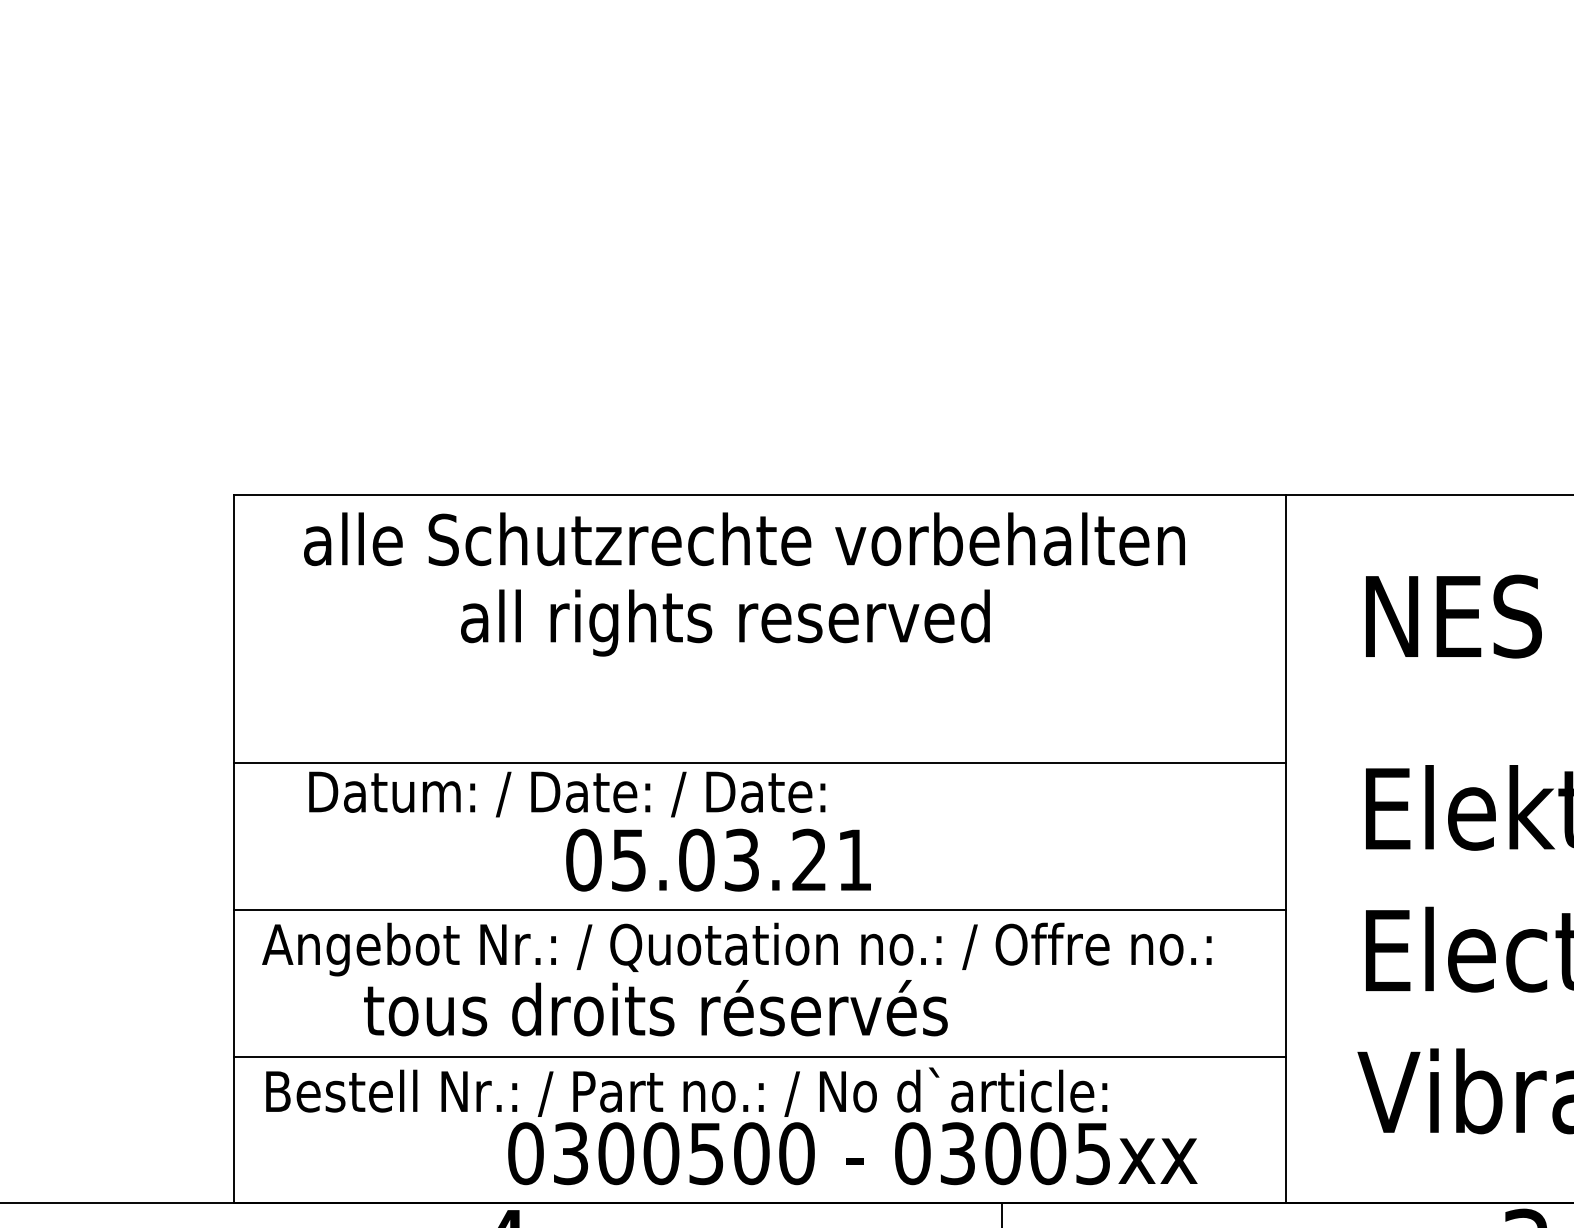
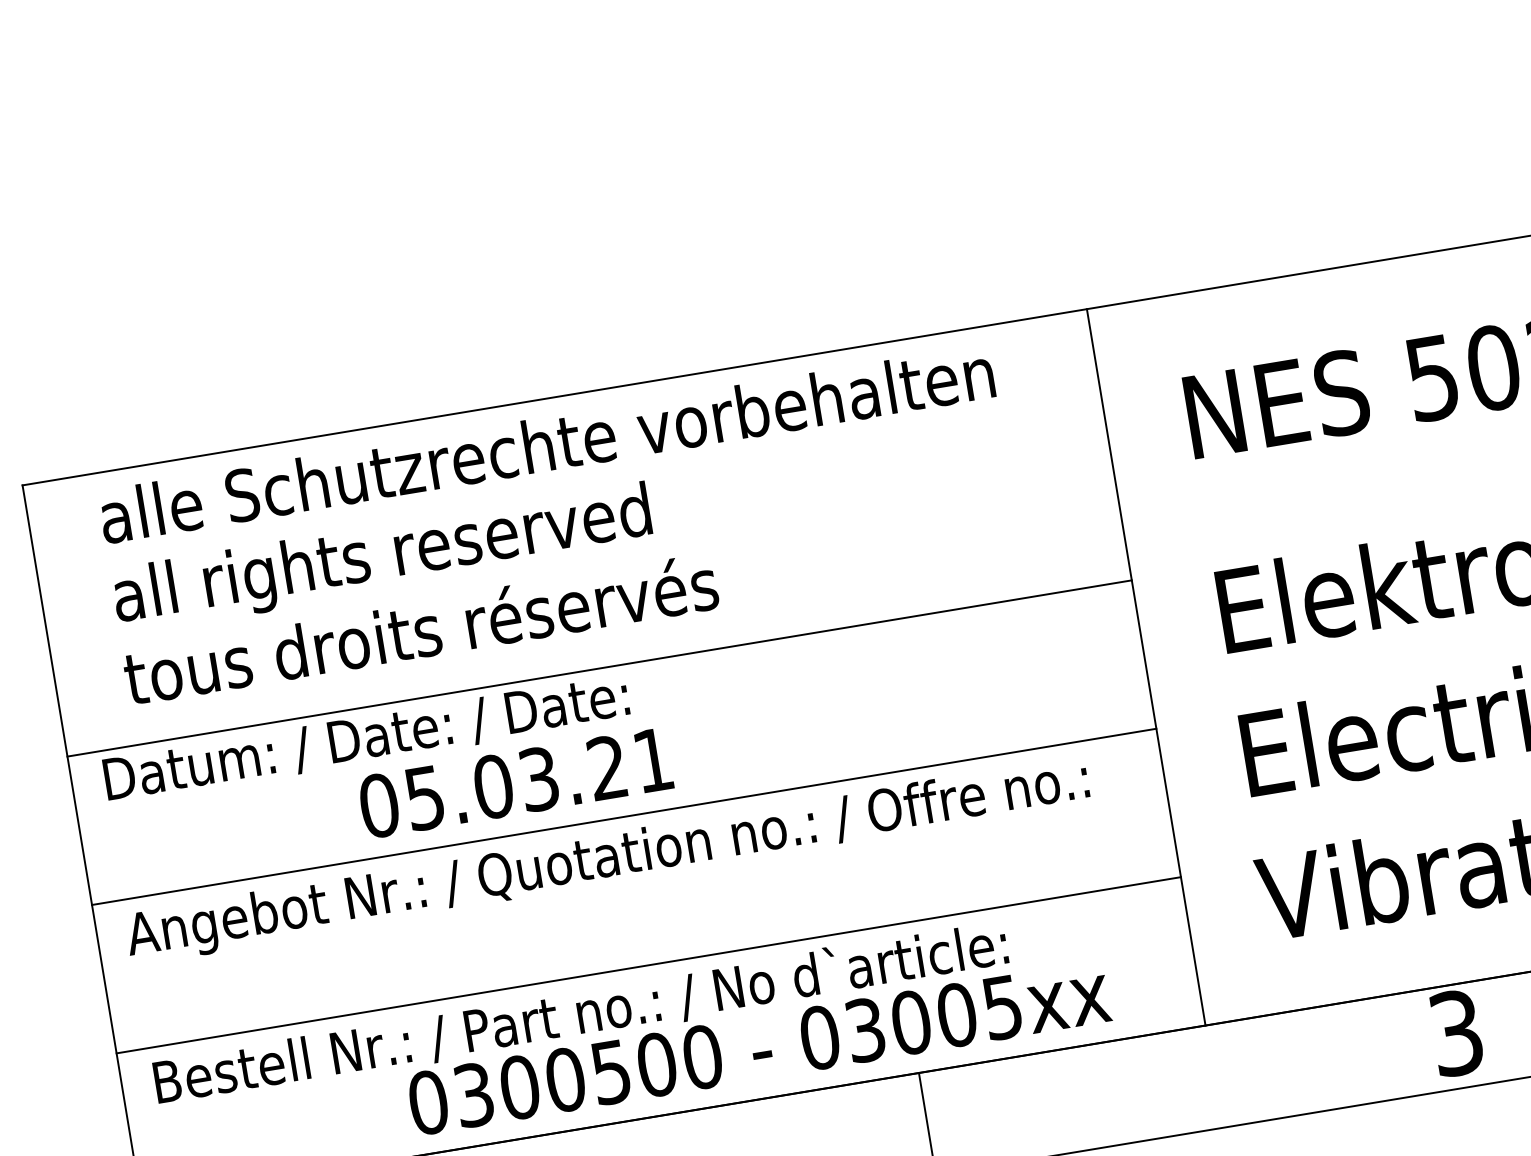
text: (725, 622) -> (382, 558), moved
text: (567, 794) -> (366, 739), moved
text: (718, 859) -> (515, 782), moved
text: (655, 1008) -> (420, 629), moved

